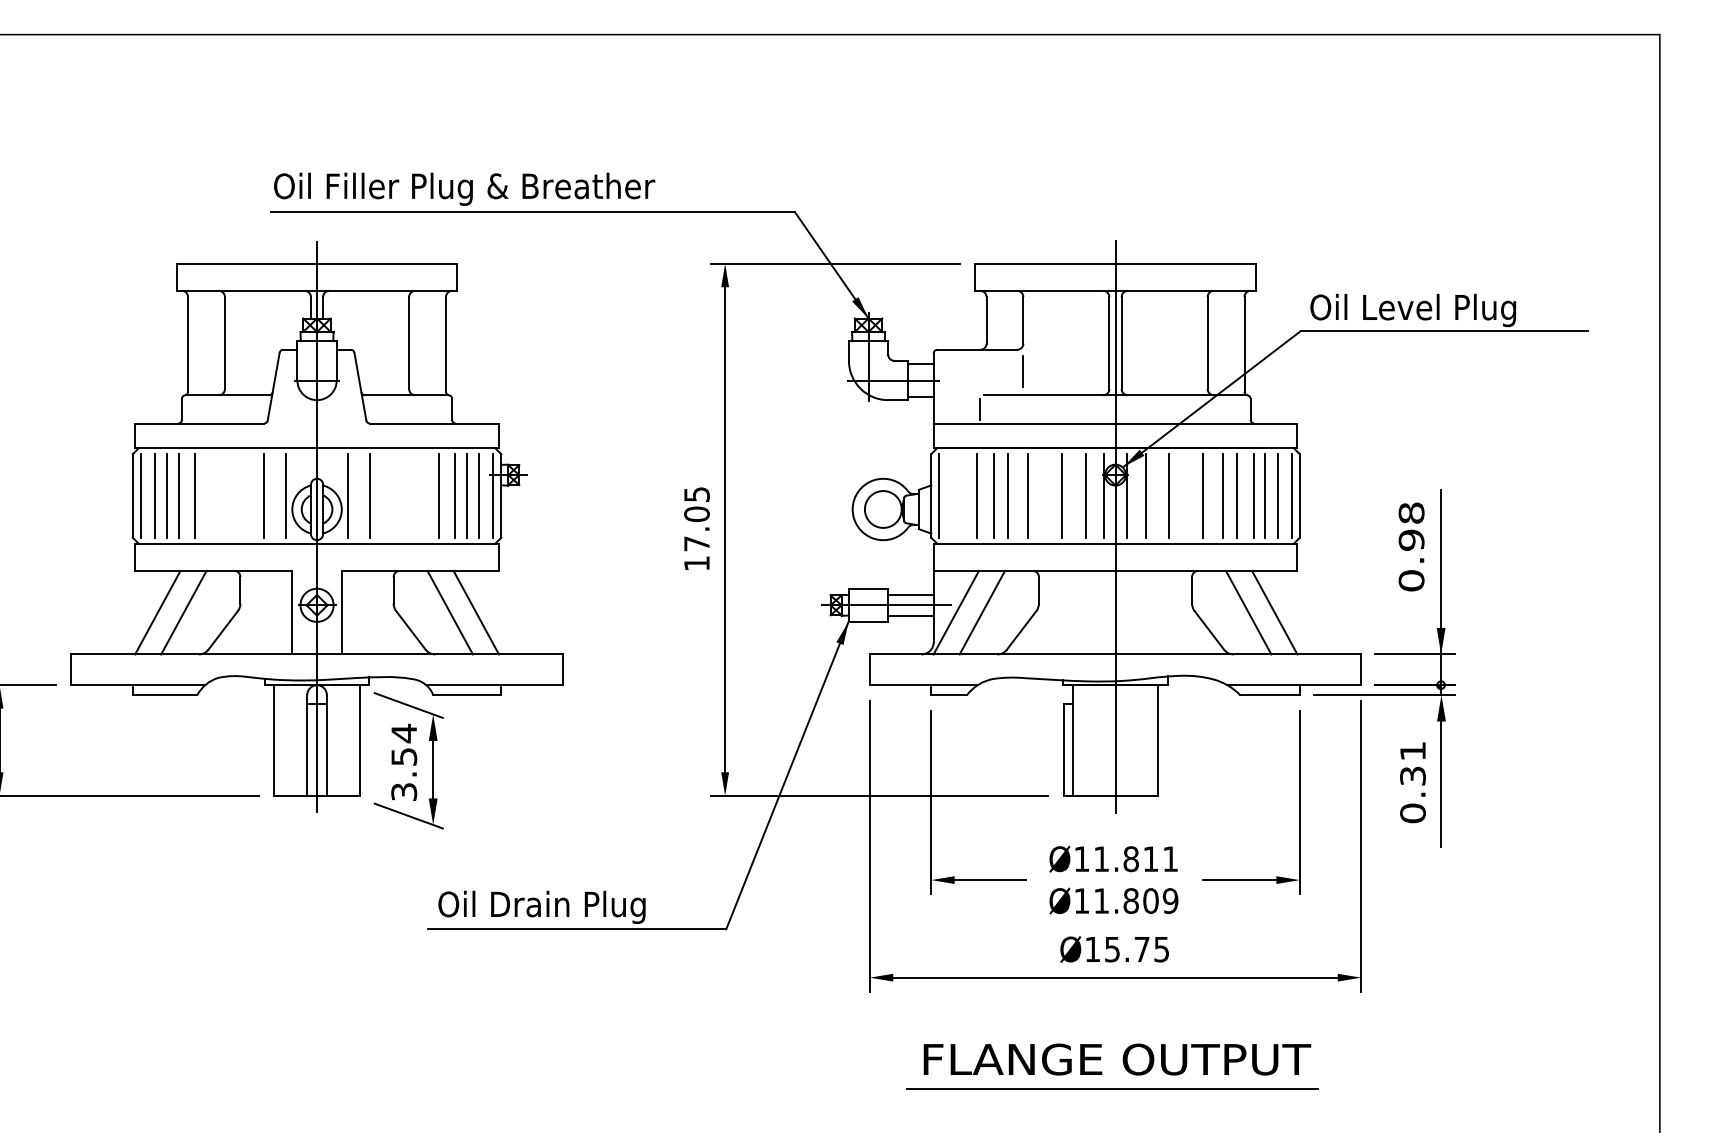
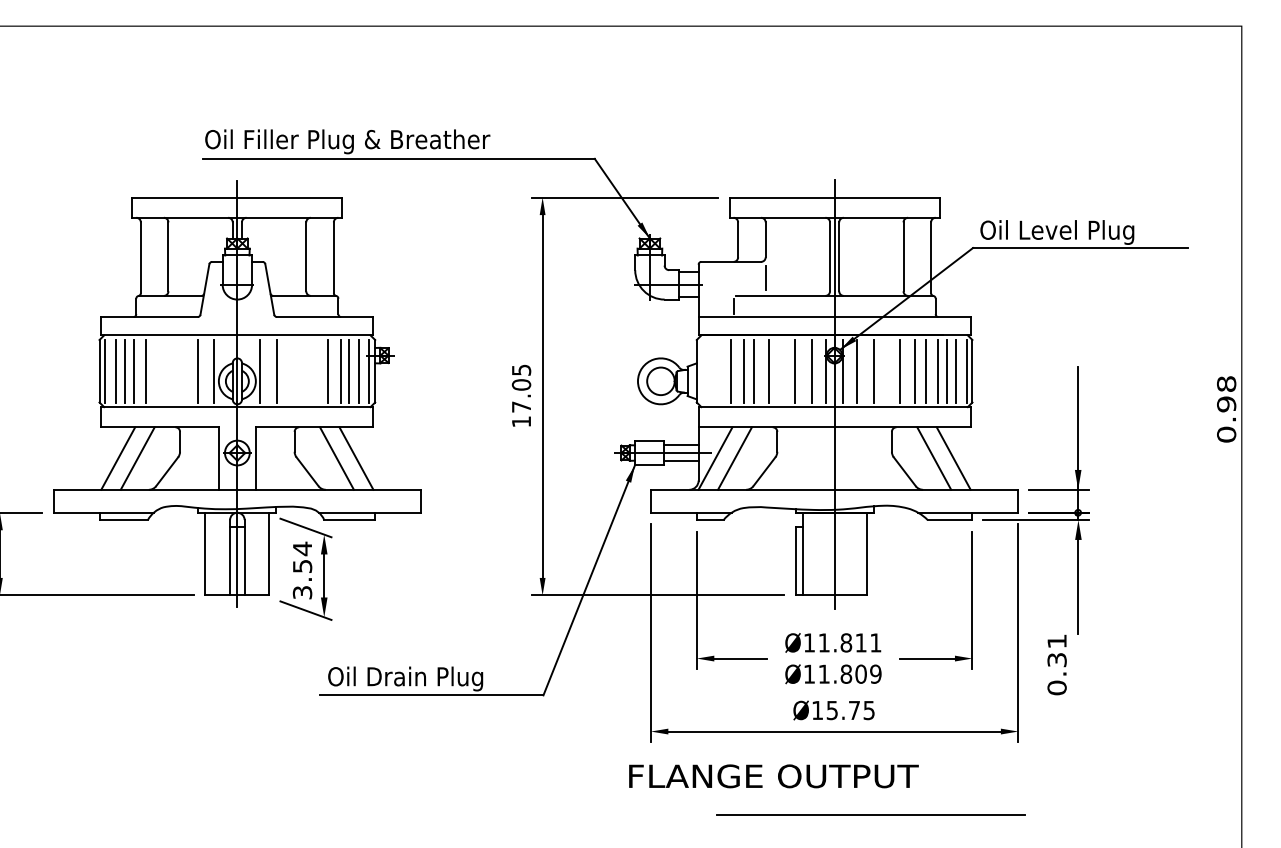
line: (939, 495) -> (702, 370), removed
text: (1411, 546) -> (1226, 409), moved
text: (1412, 782) -> (1056, 664), moved
text: (1117, 1059) -> (774, 776), moved
line: (1112, 1088) -> (871, 814), moved

